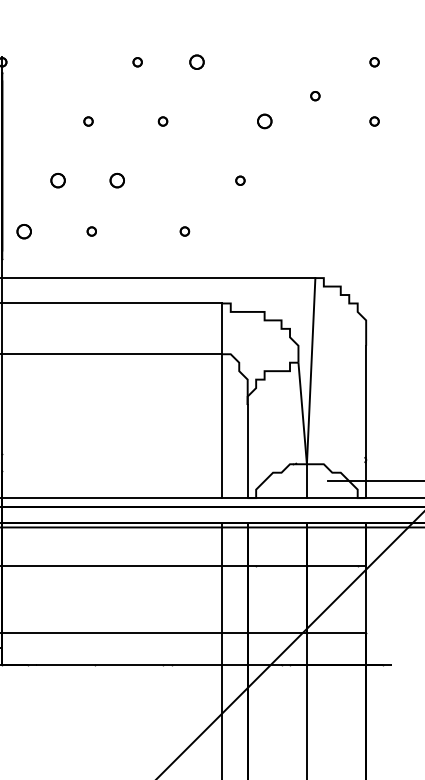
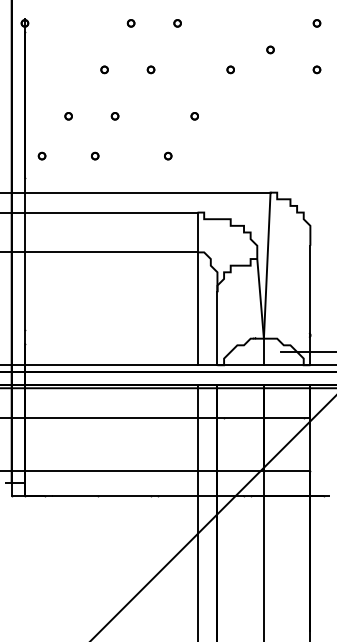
part: (196, 62) -> (177, 23), size x0.62
part: (88, 121) -> (104, 69), moved
part: (264, 121) -> (230, 69), size x0.62
part: (57, 180) -> (68, 116), size x0.62
part: (116, 180) -> (114, 116), size x0.62
part: (240, 180) -> (194, 116), moved
part: (23, 230) -> (41, 155), size x0.62

